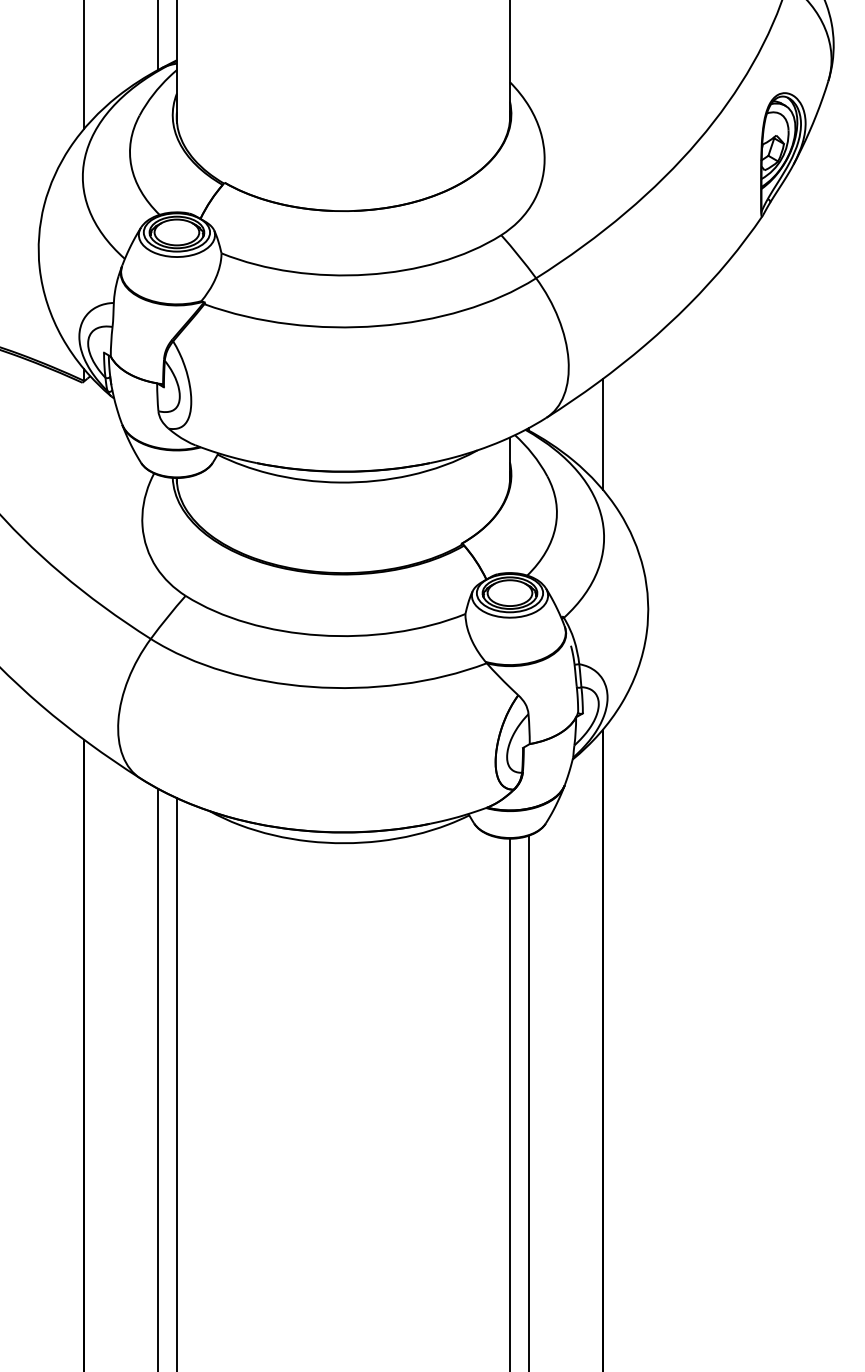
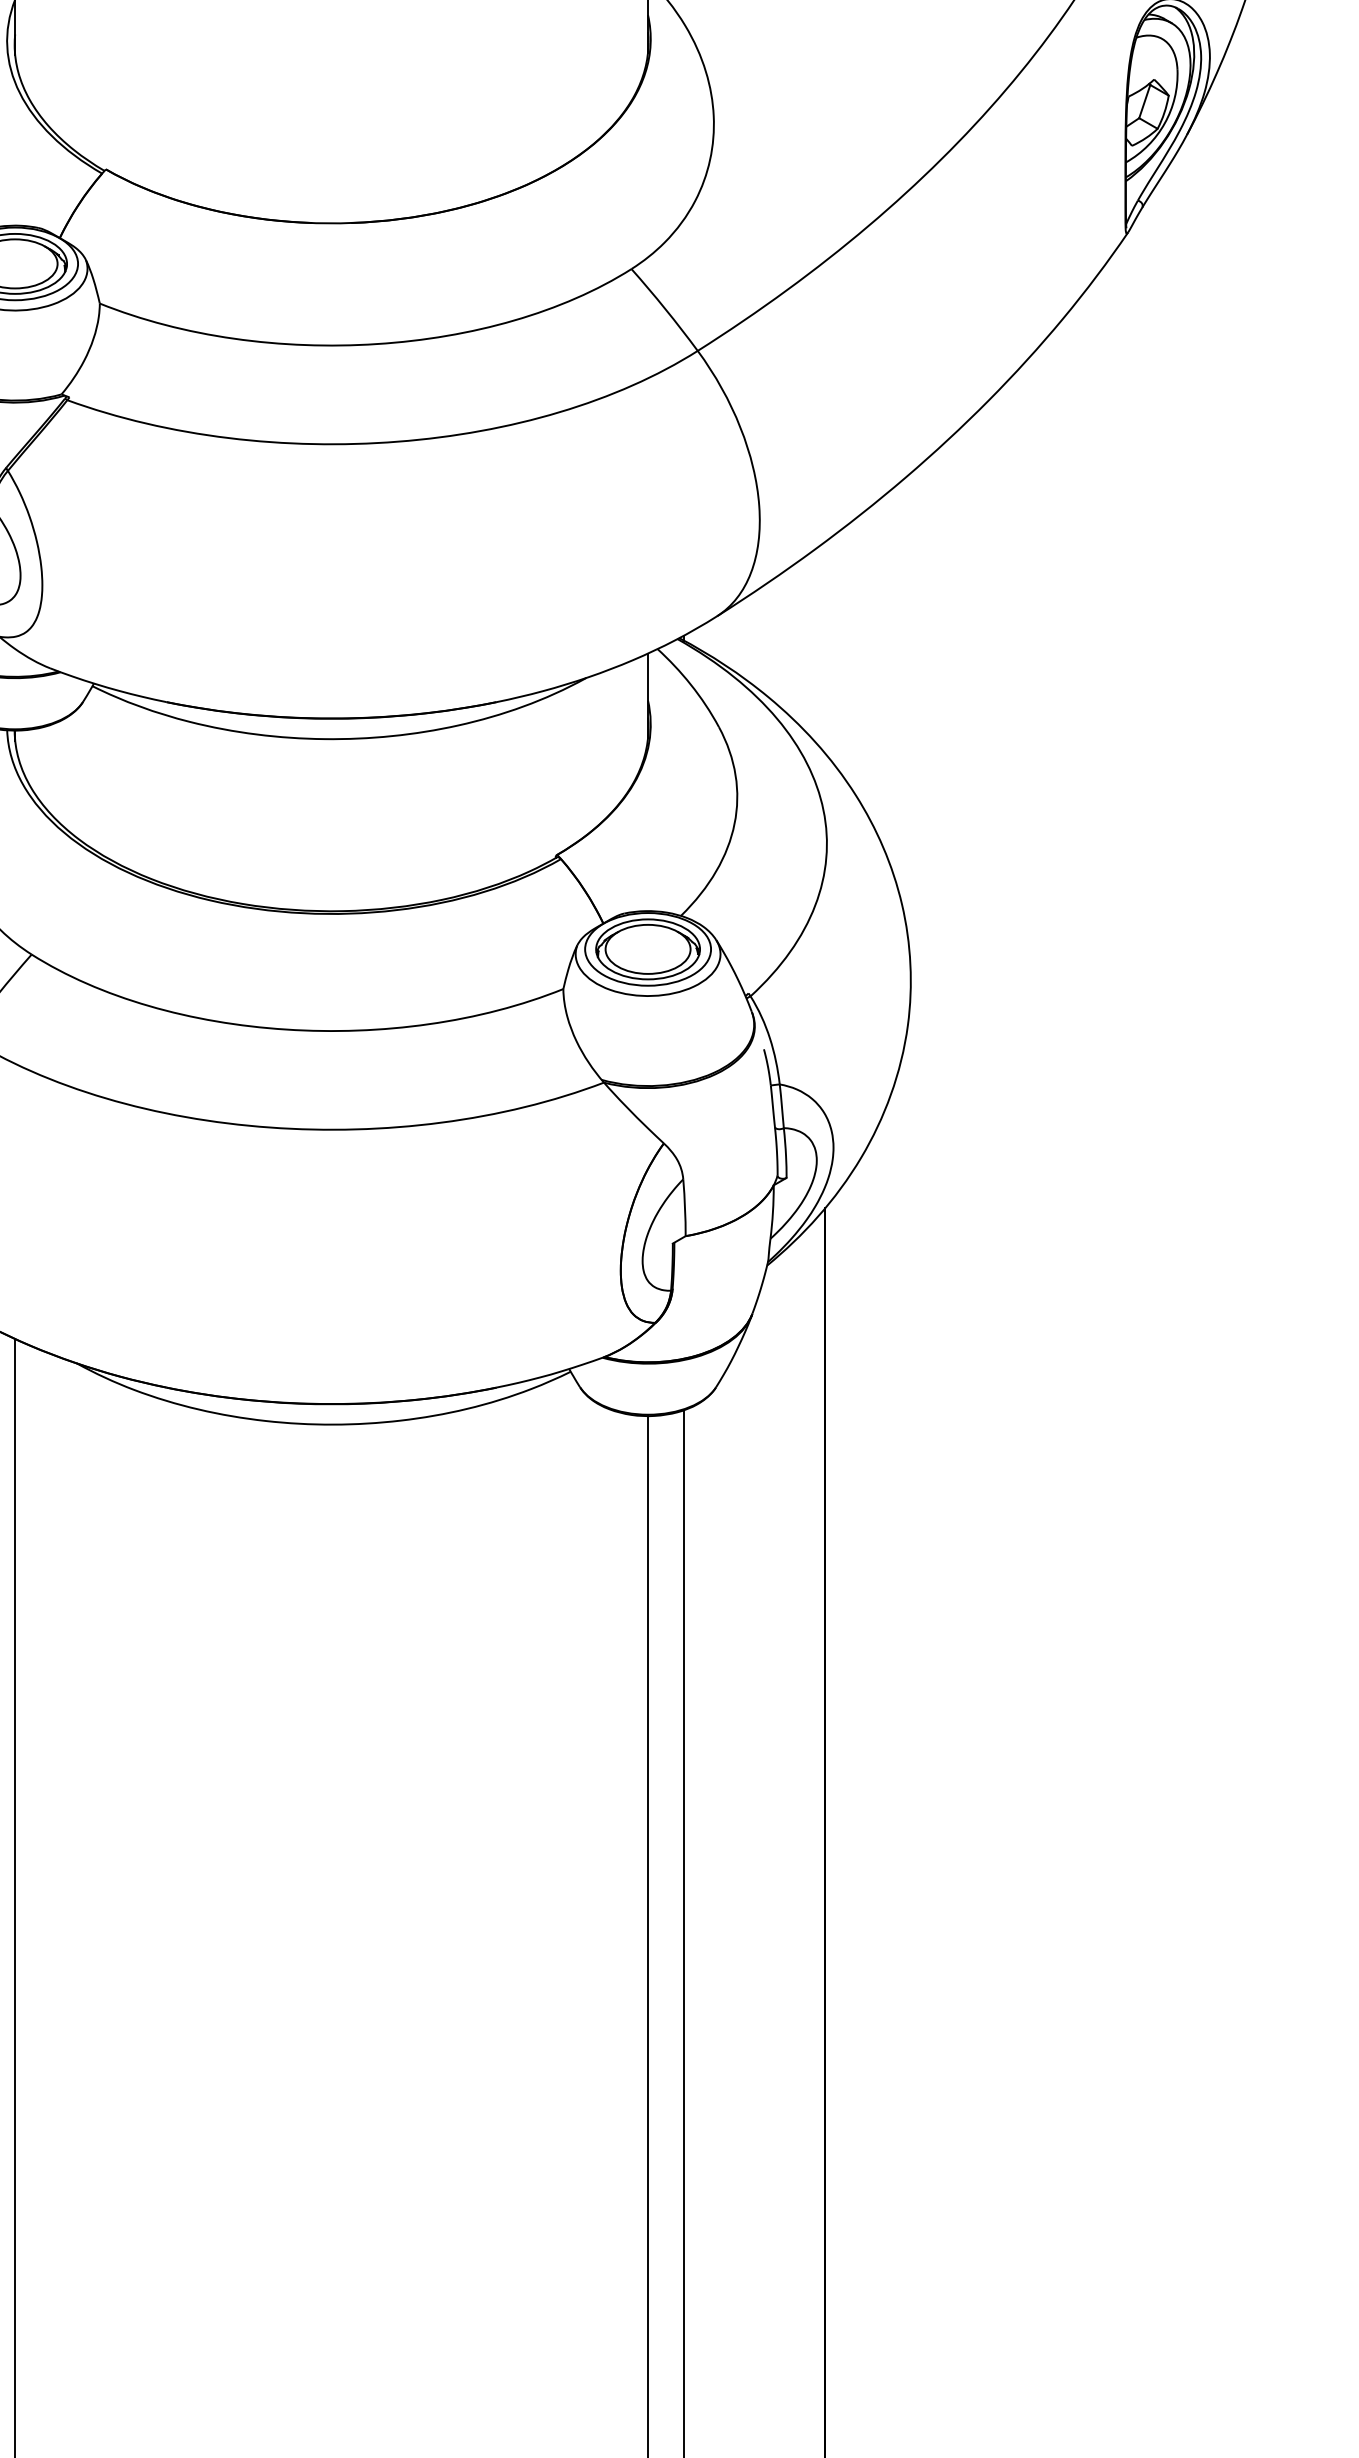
line: (603, 433) -> (825, 645), removed

